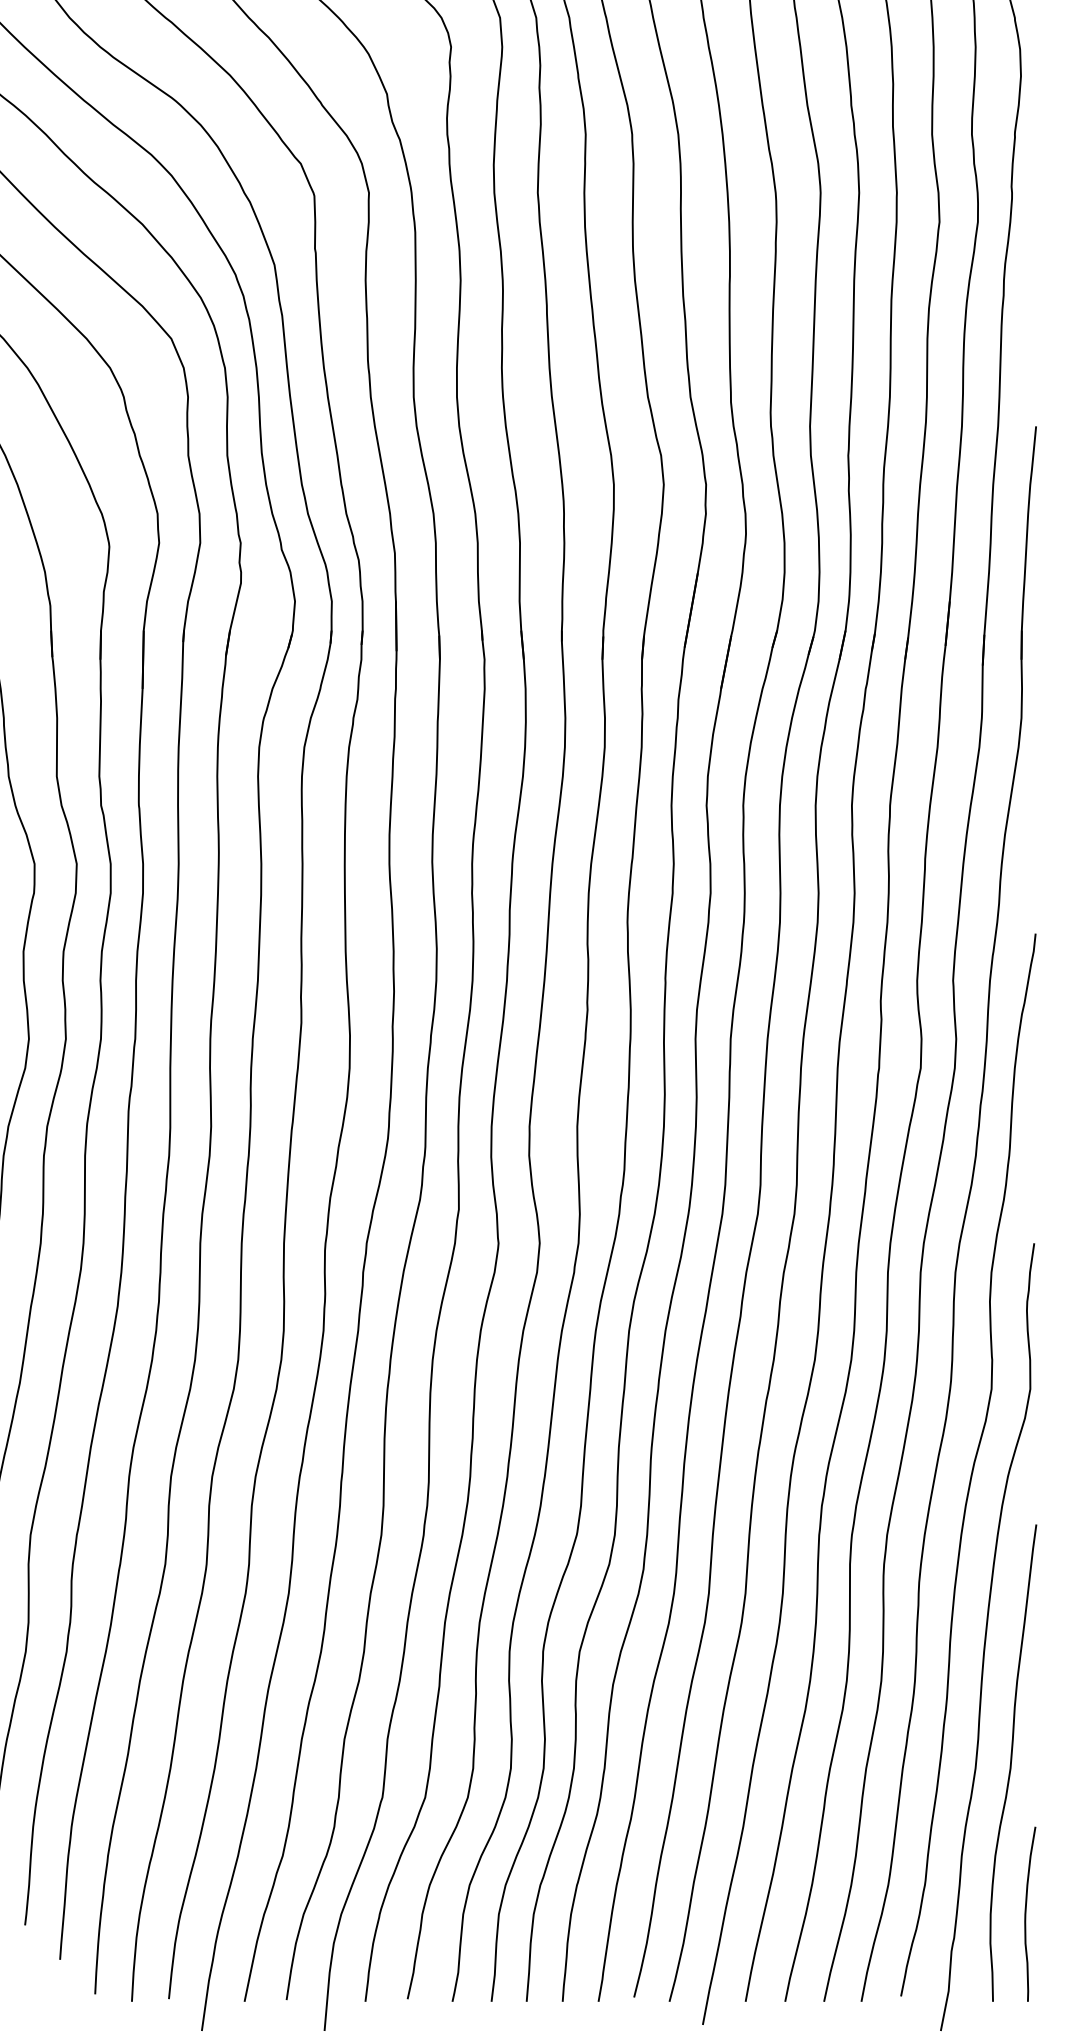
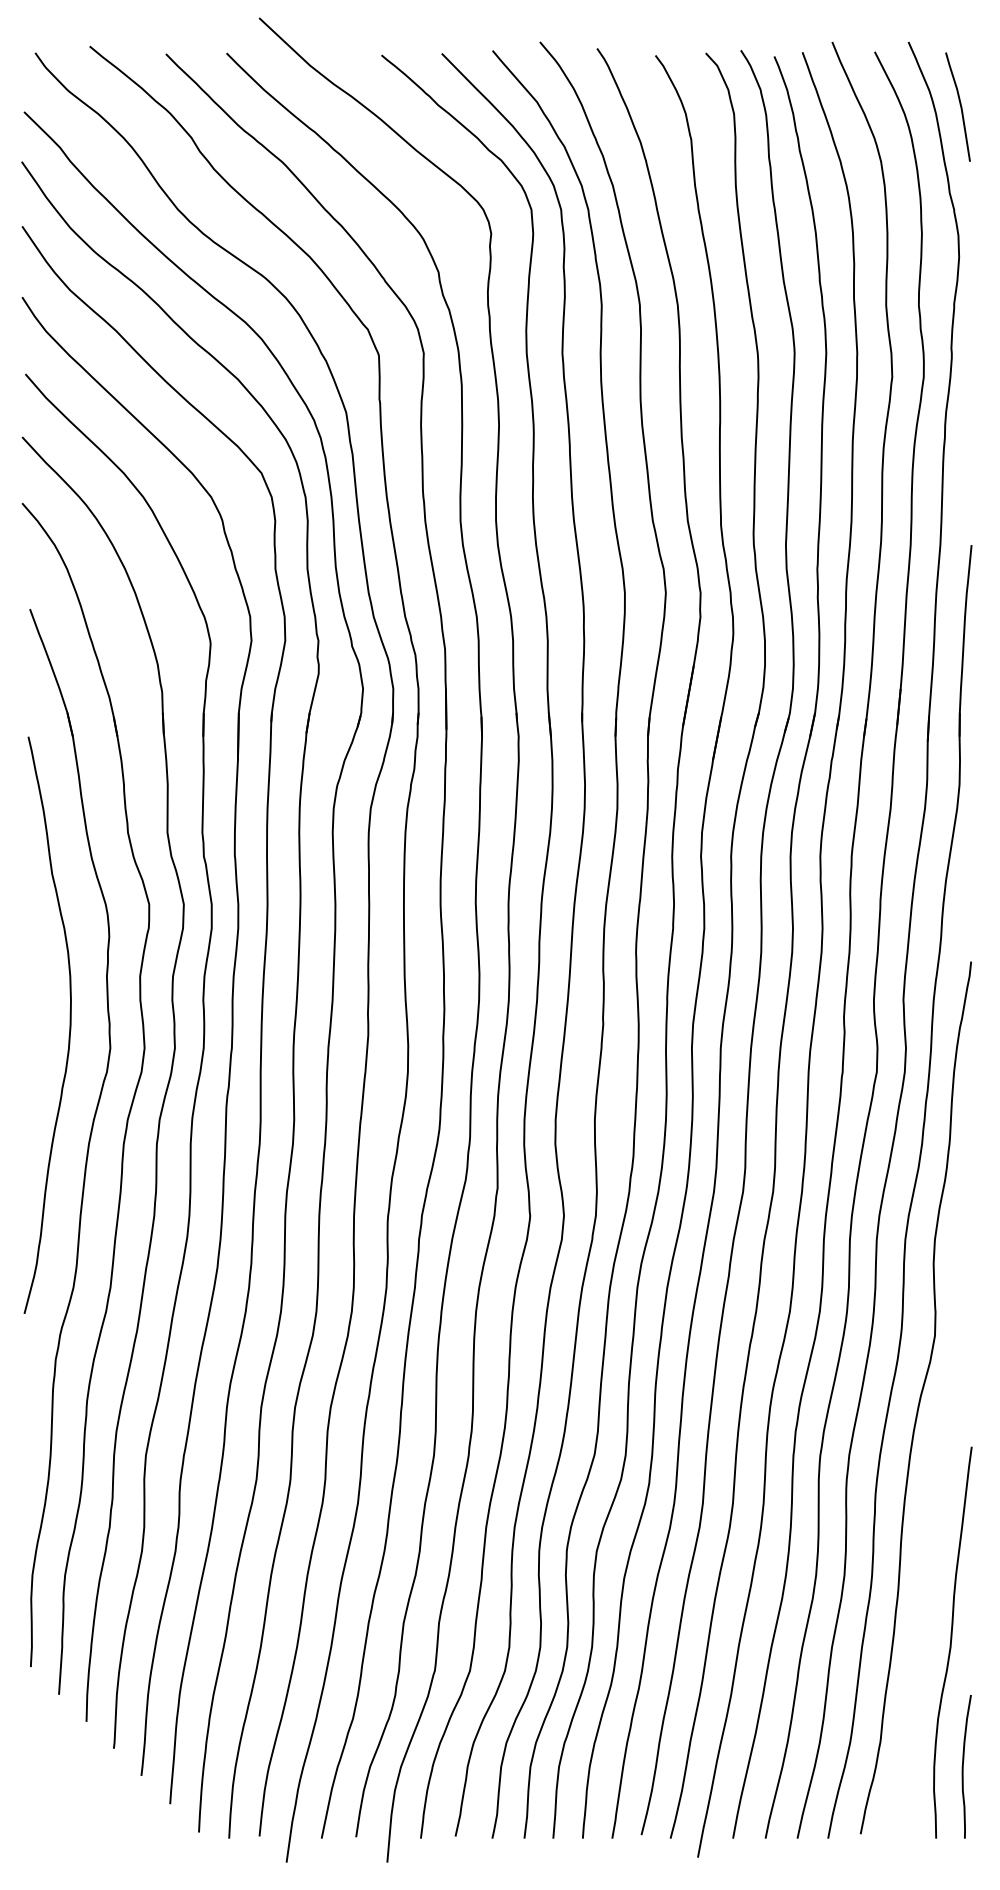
curve: (987, 1636) -> (931, 1538), removed

